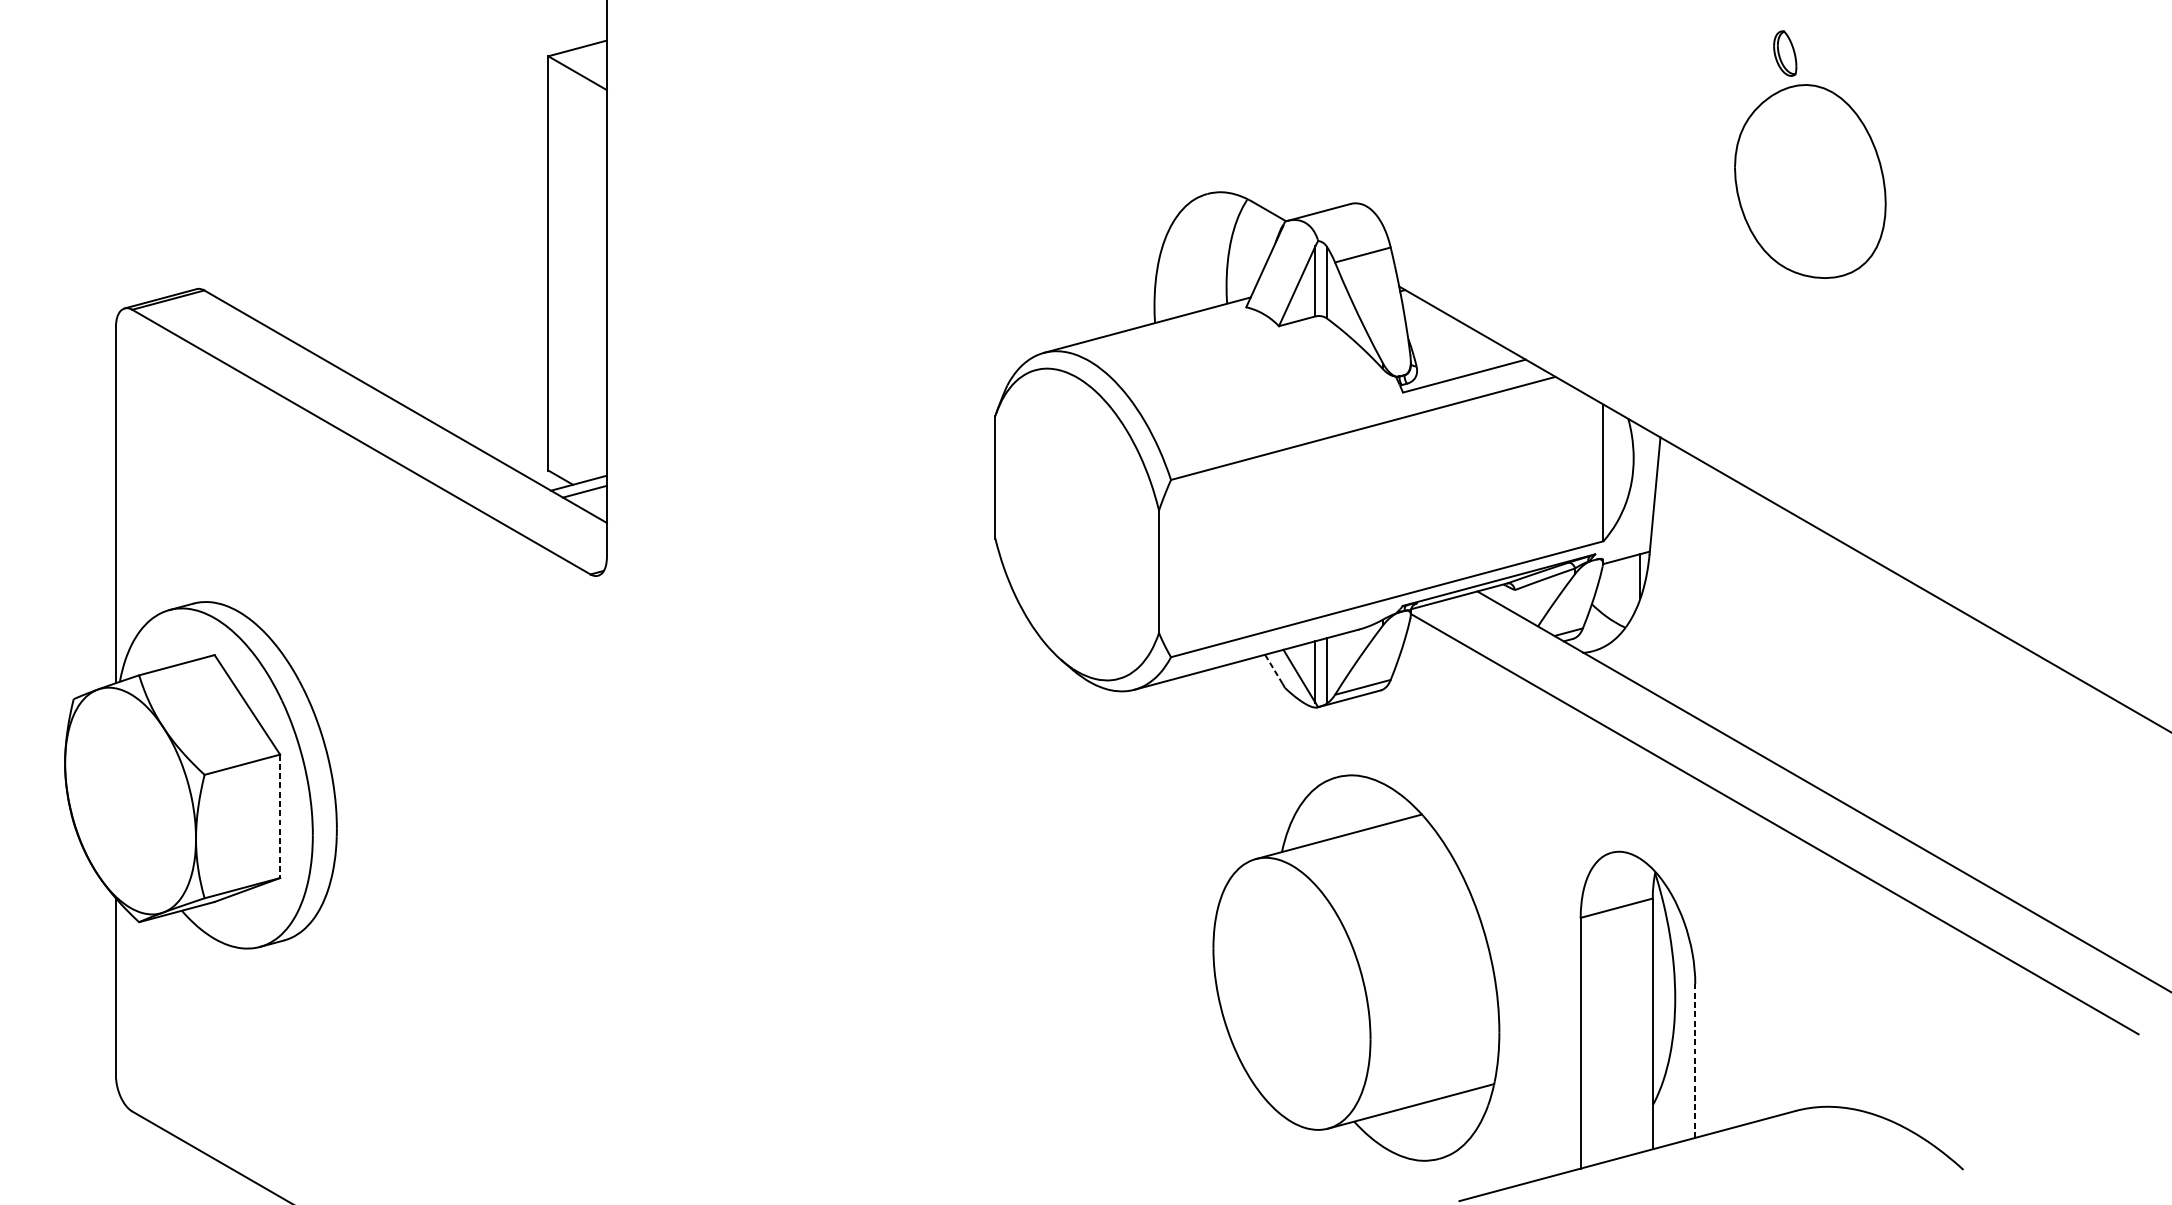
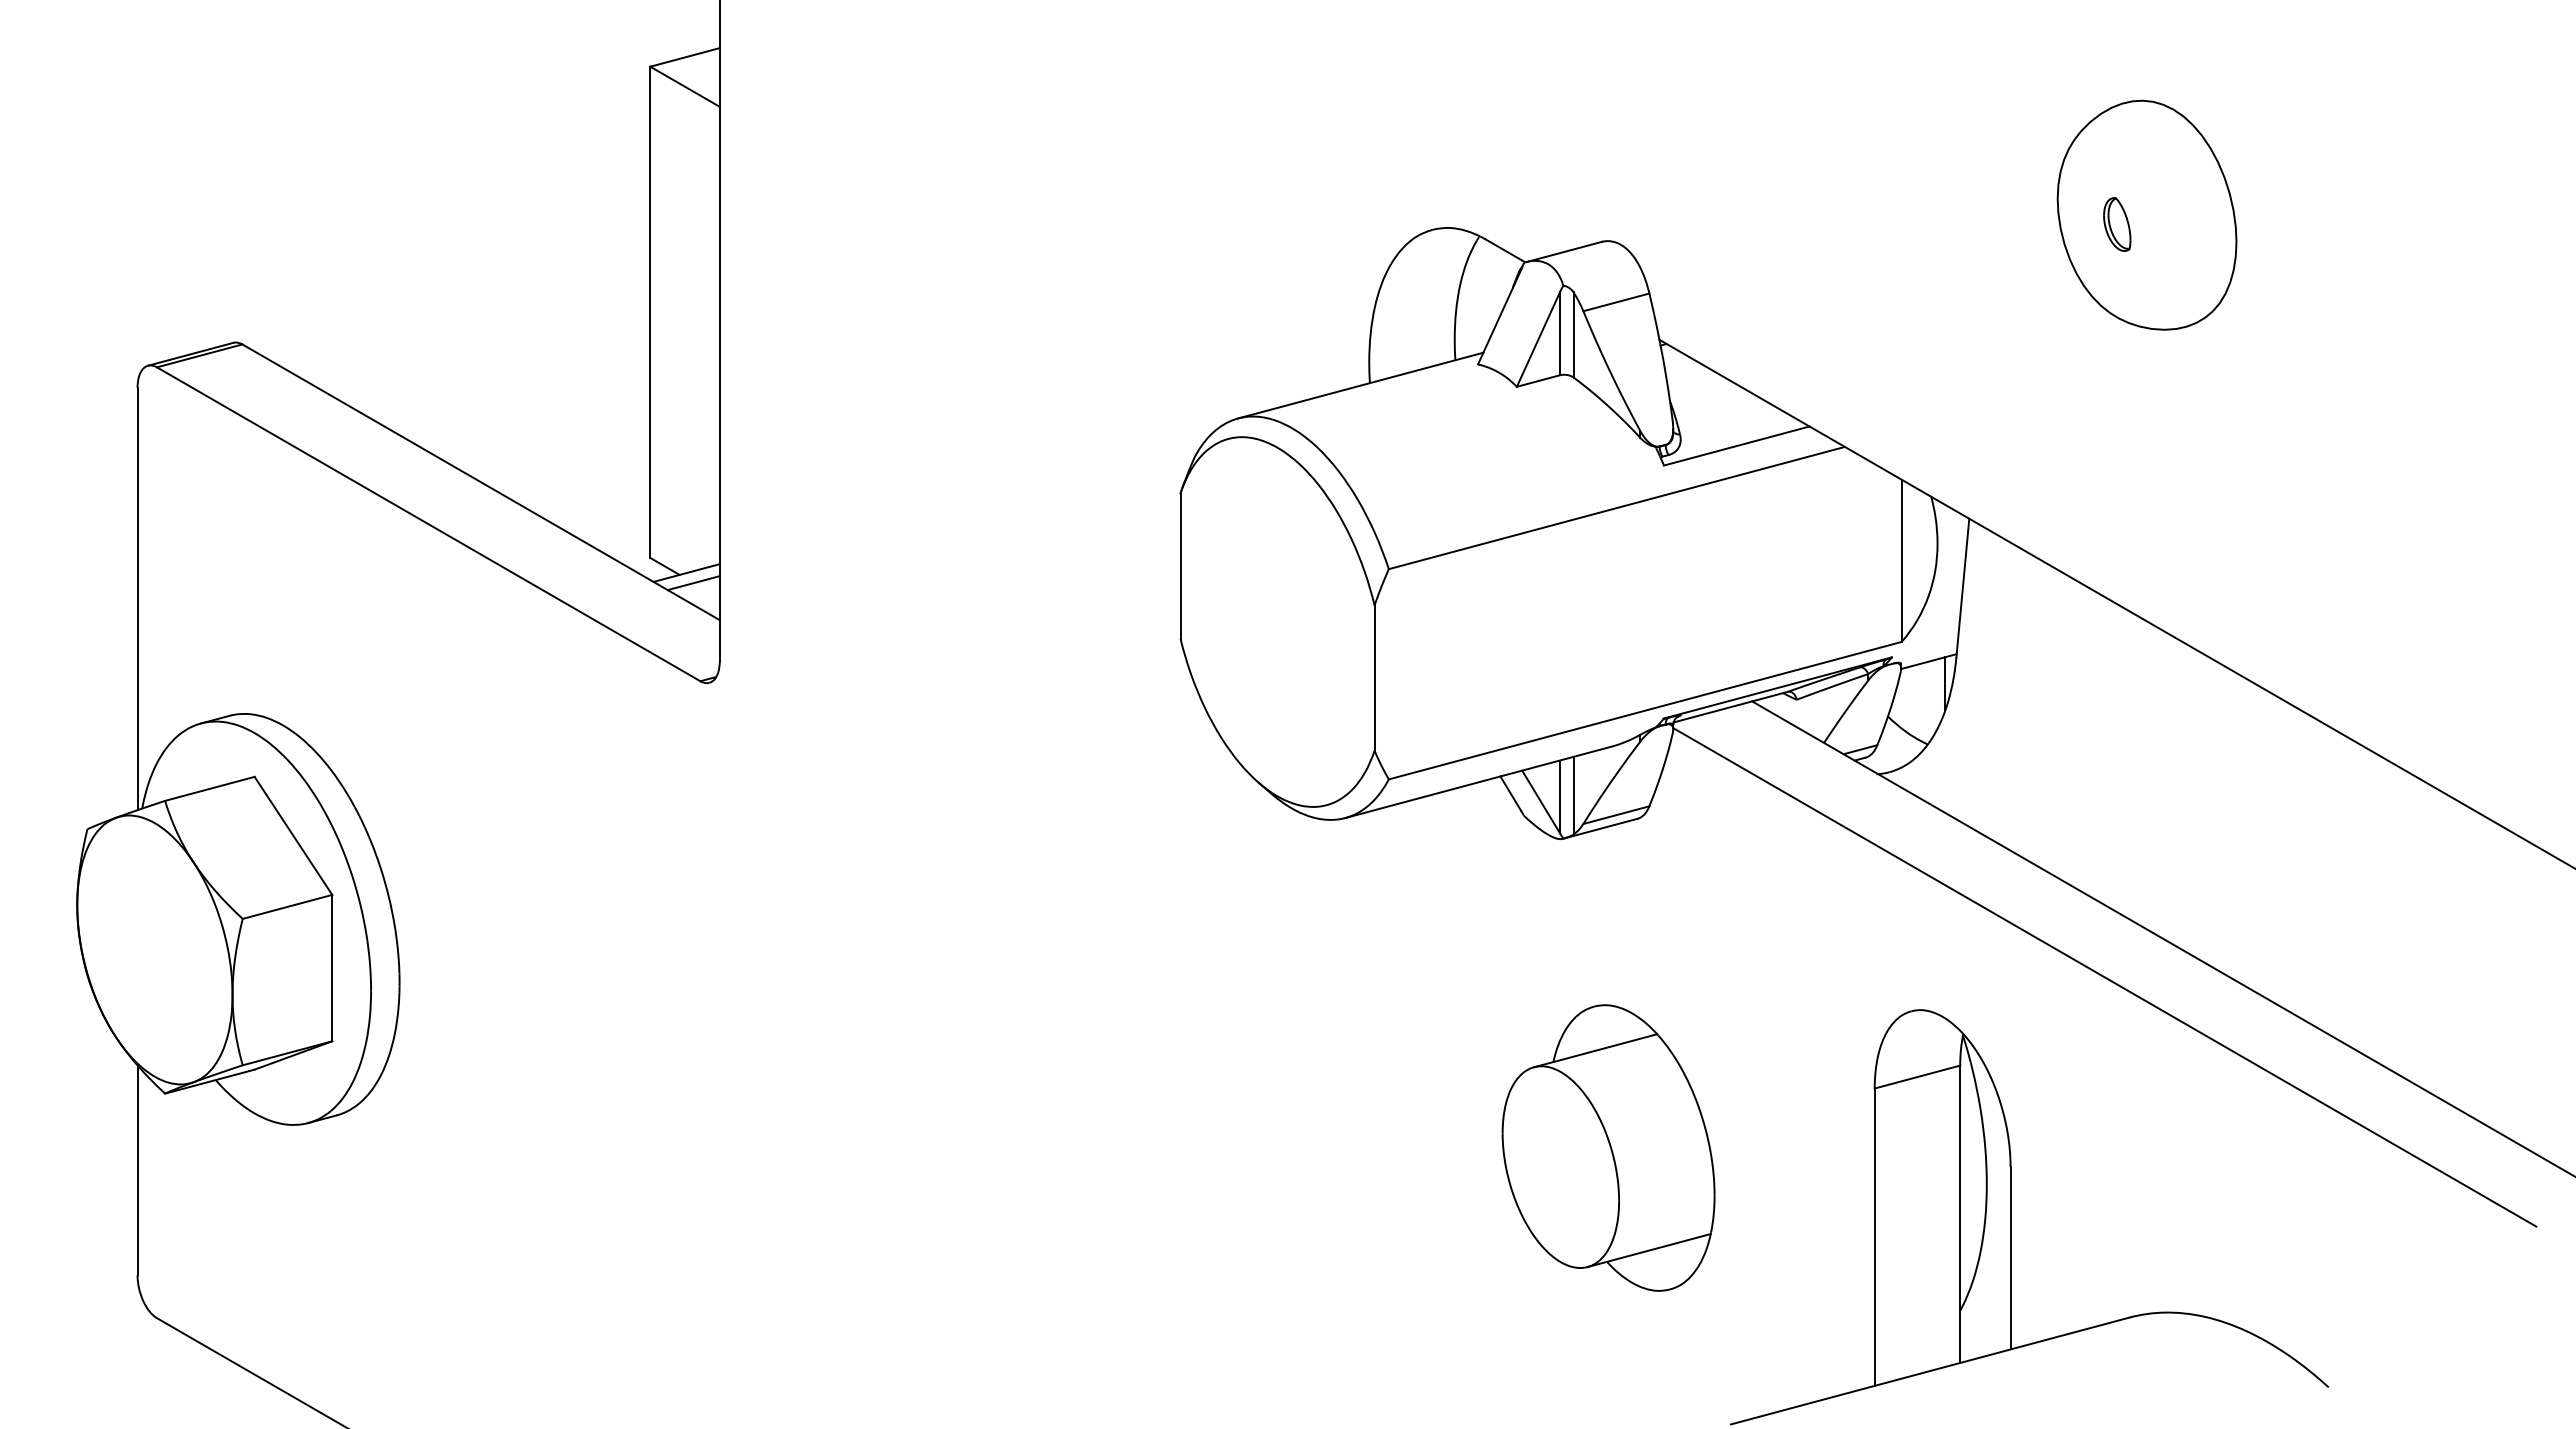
part: (1785, 53) -> (2117, 224), moved
line: (1273, 669) -> (1510, 793), dashed -> solid
line: (280, 816) -> (332, 968), dashed -> solid
part: (1356, 967) -> (1608, 1147), size x0.62
line: (1695, 1060) -> (2010, 1257), dashed -> solid

